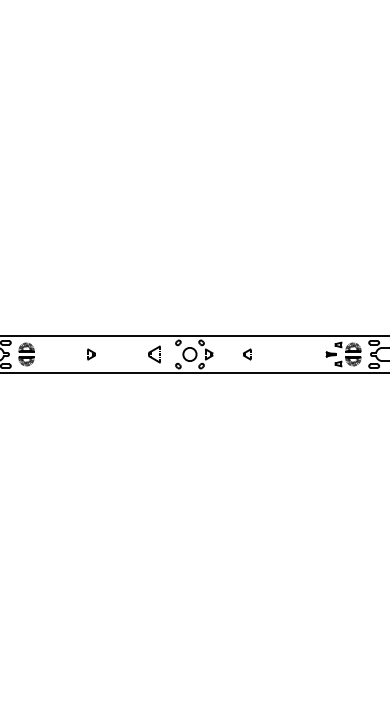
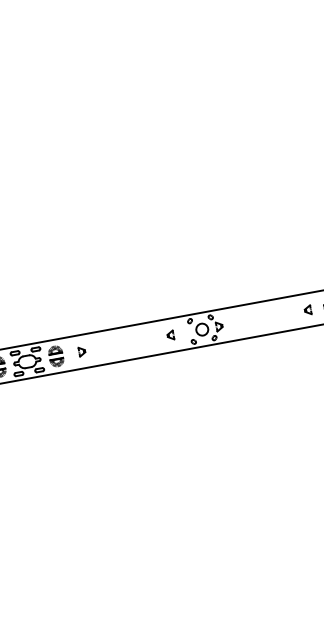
part: (91, 354) -> (82, 351), moved
part: (154, 354) -> (170, 335), size x0.62
part: (247, 354) -> (308, 310), moved

